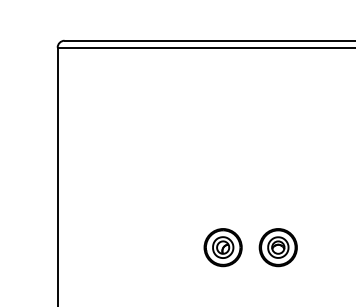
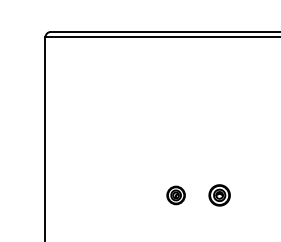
part: (222, 247) -> (175, 195), size x0.6
part: (277, 247) -> (219, 195), size x0.7

